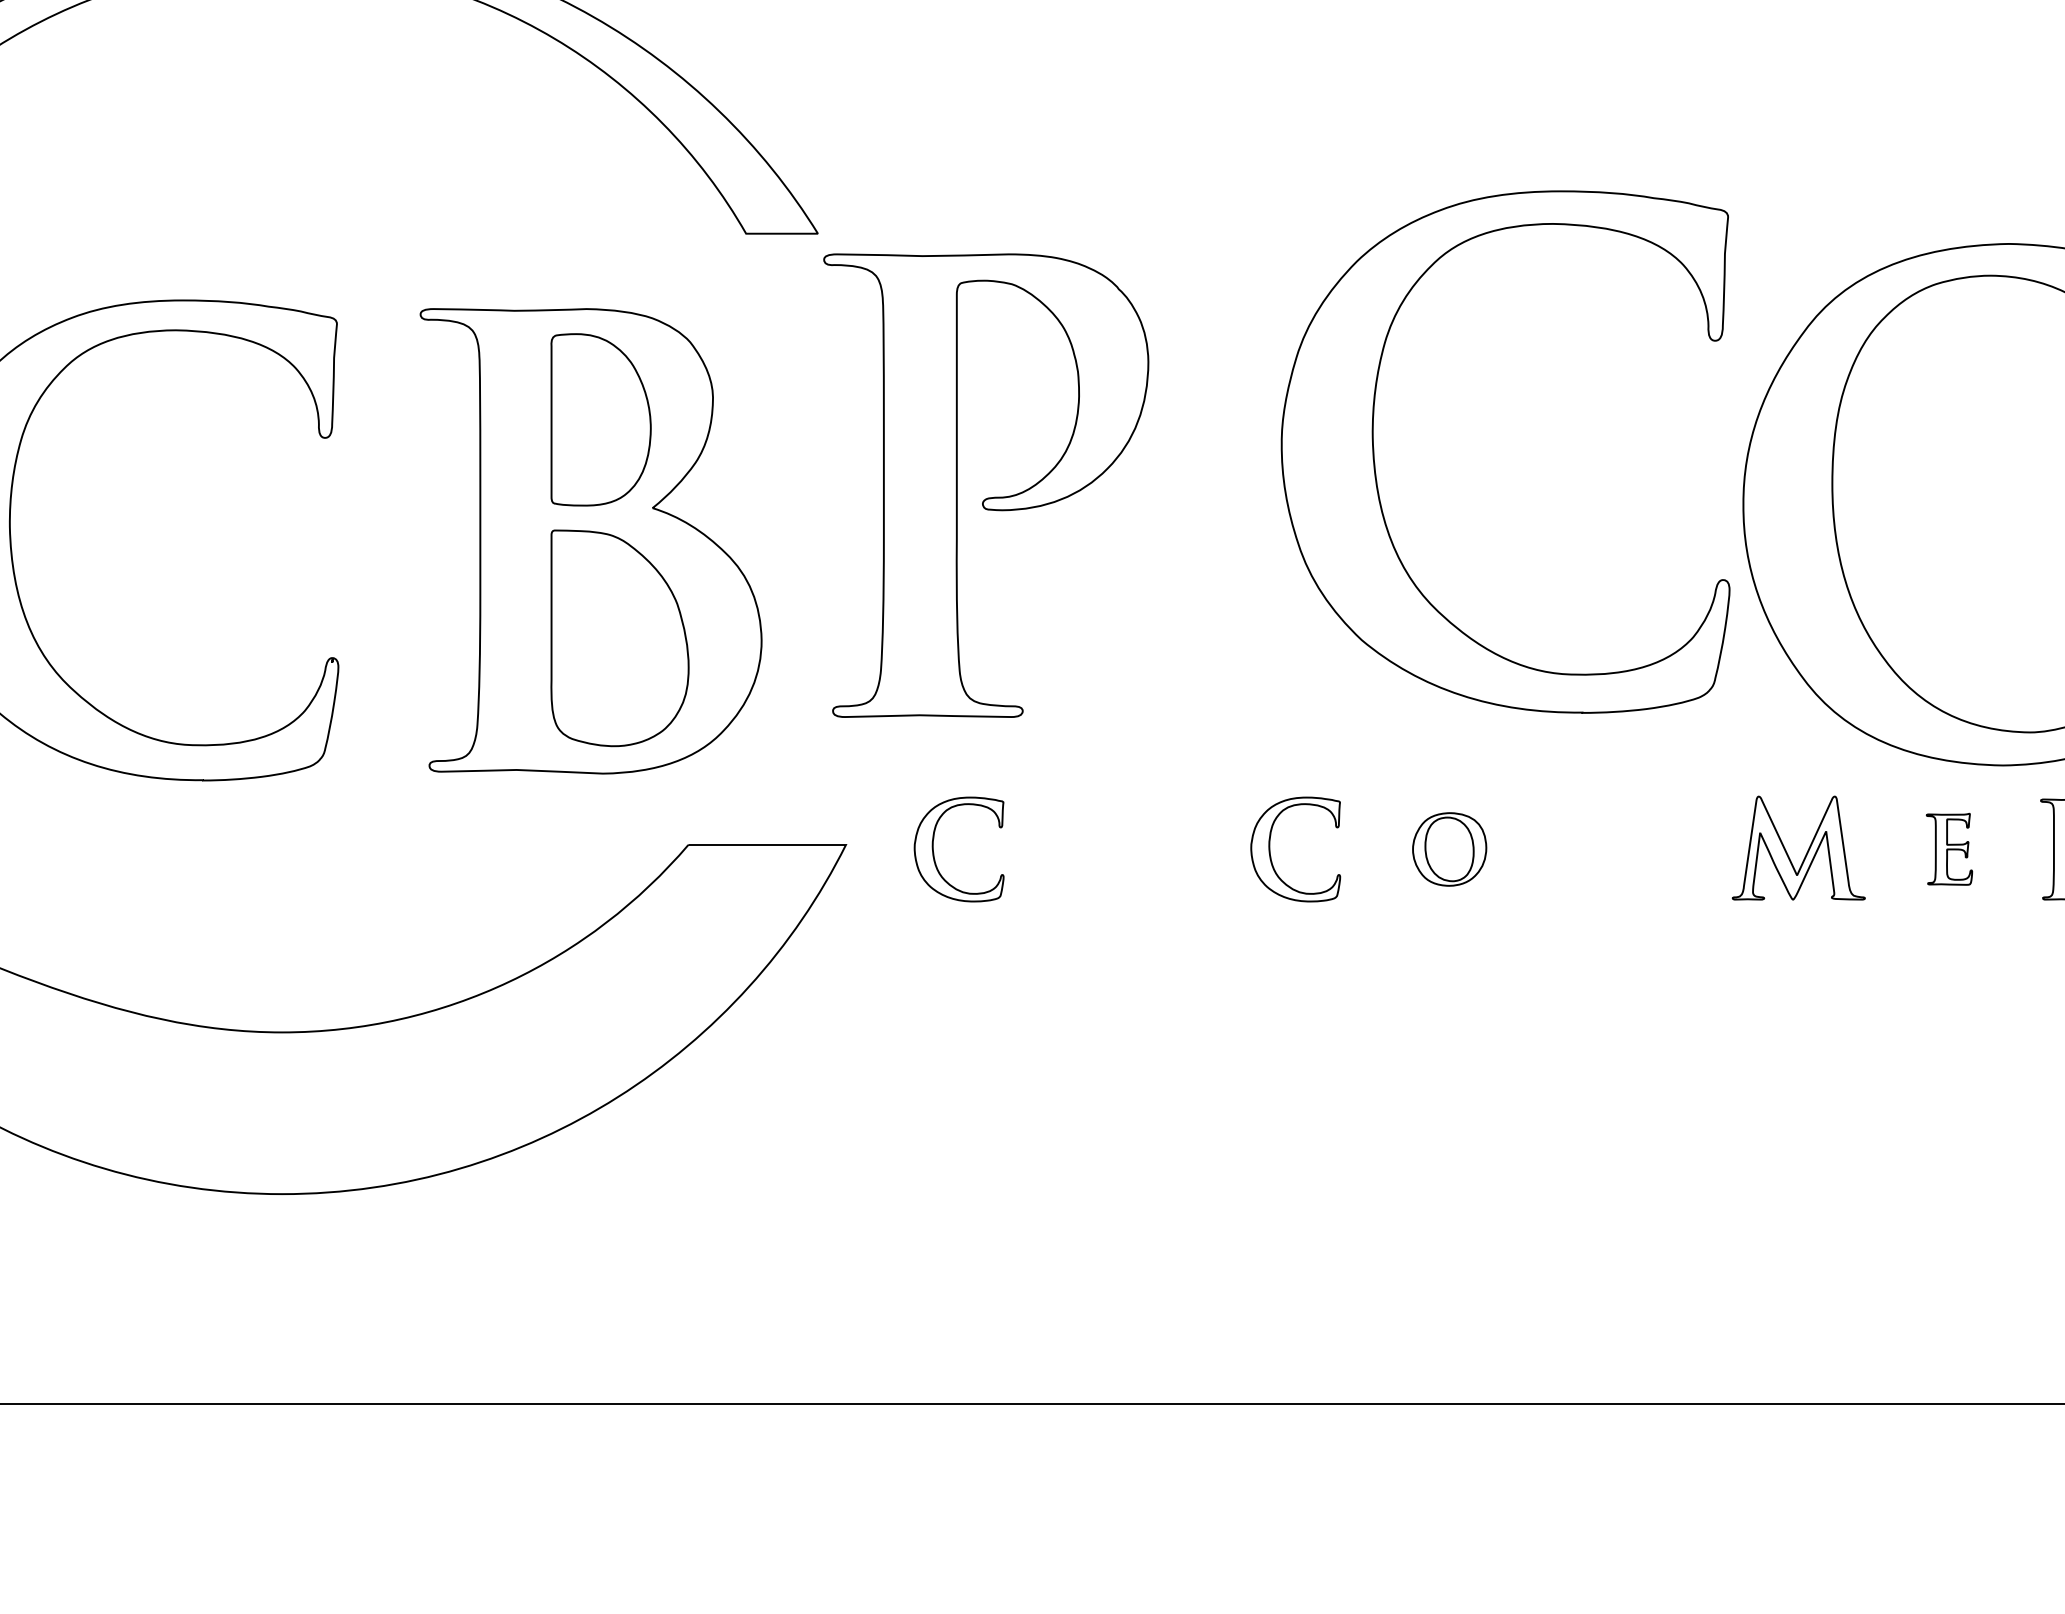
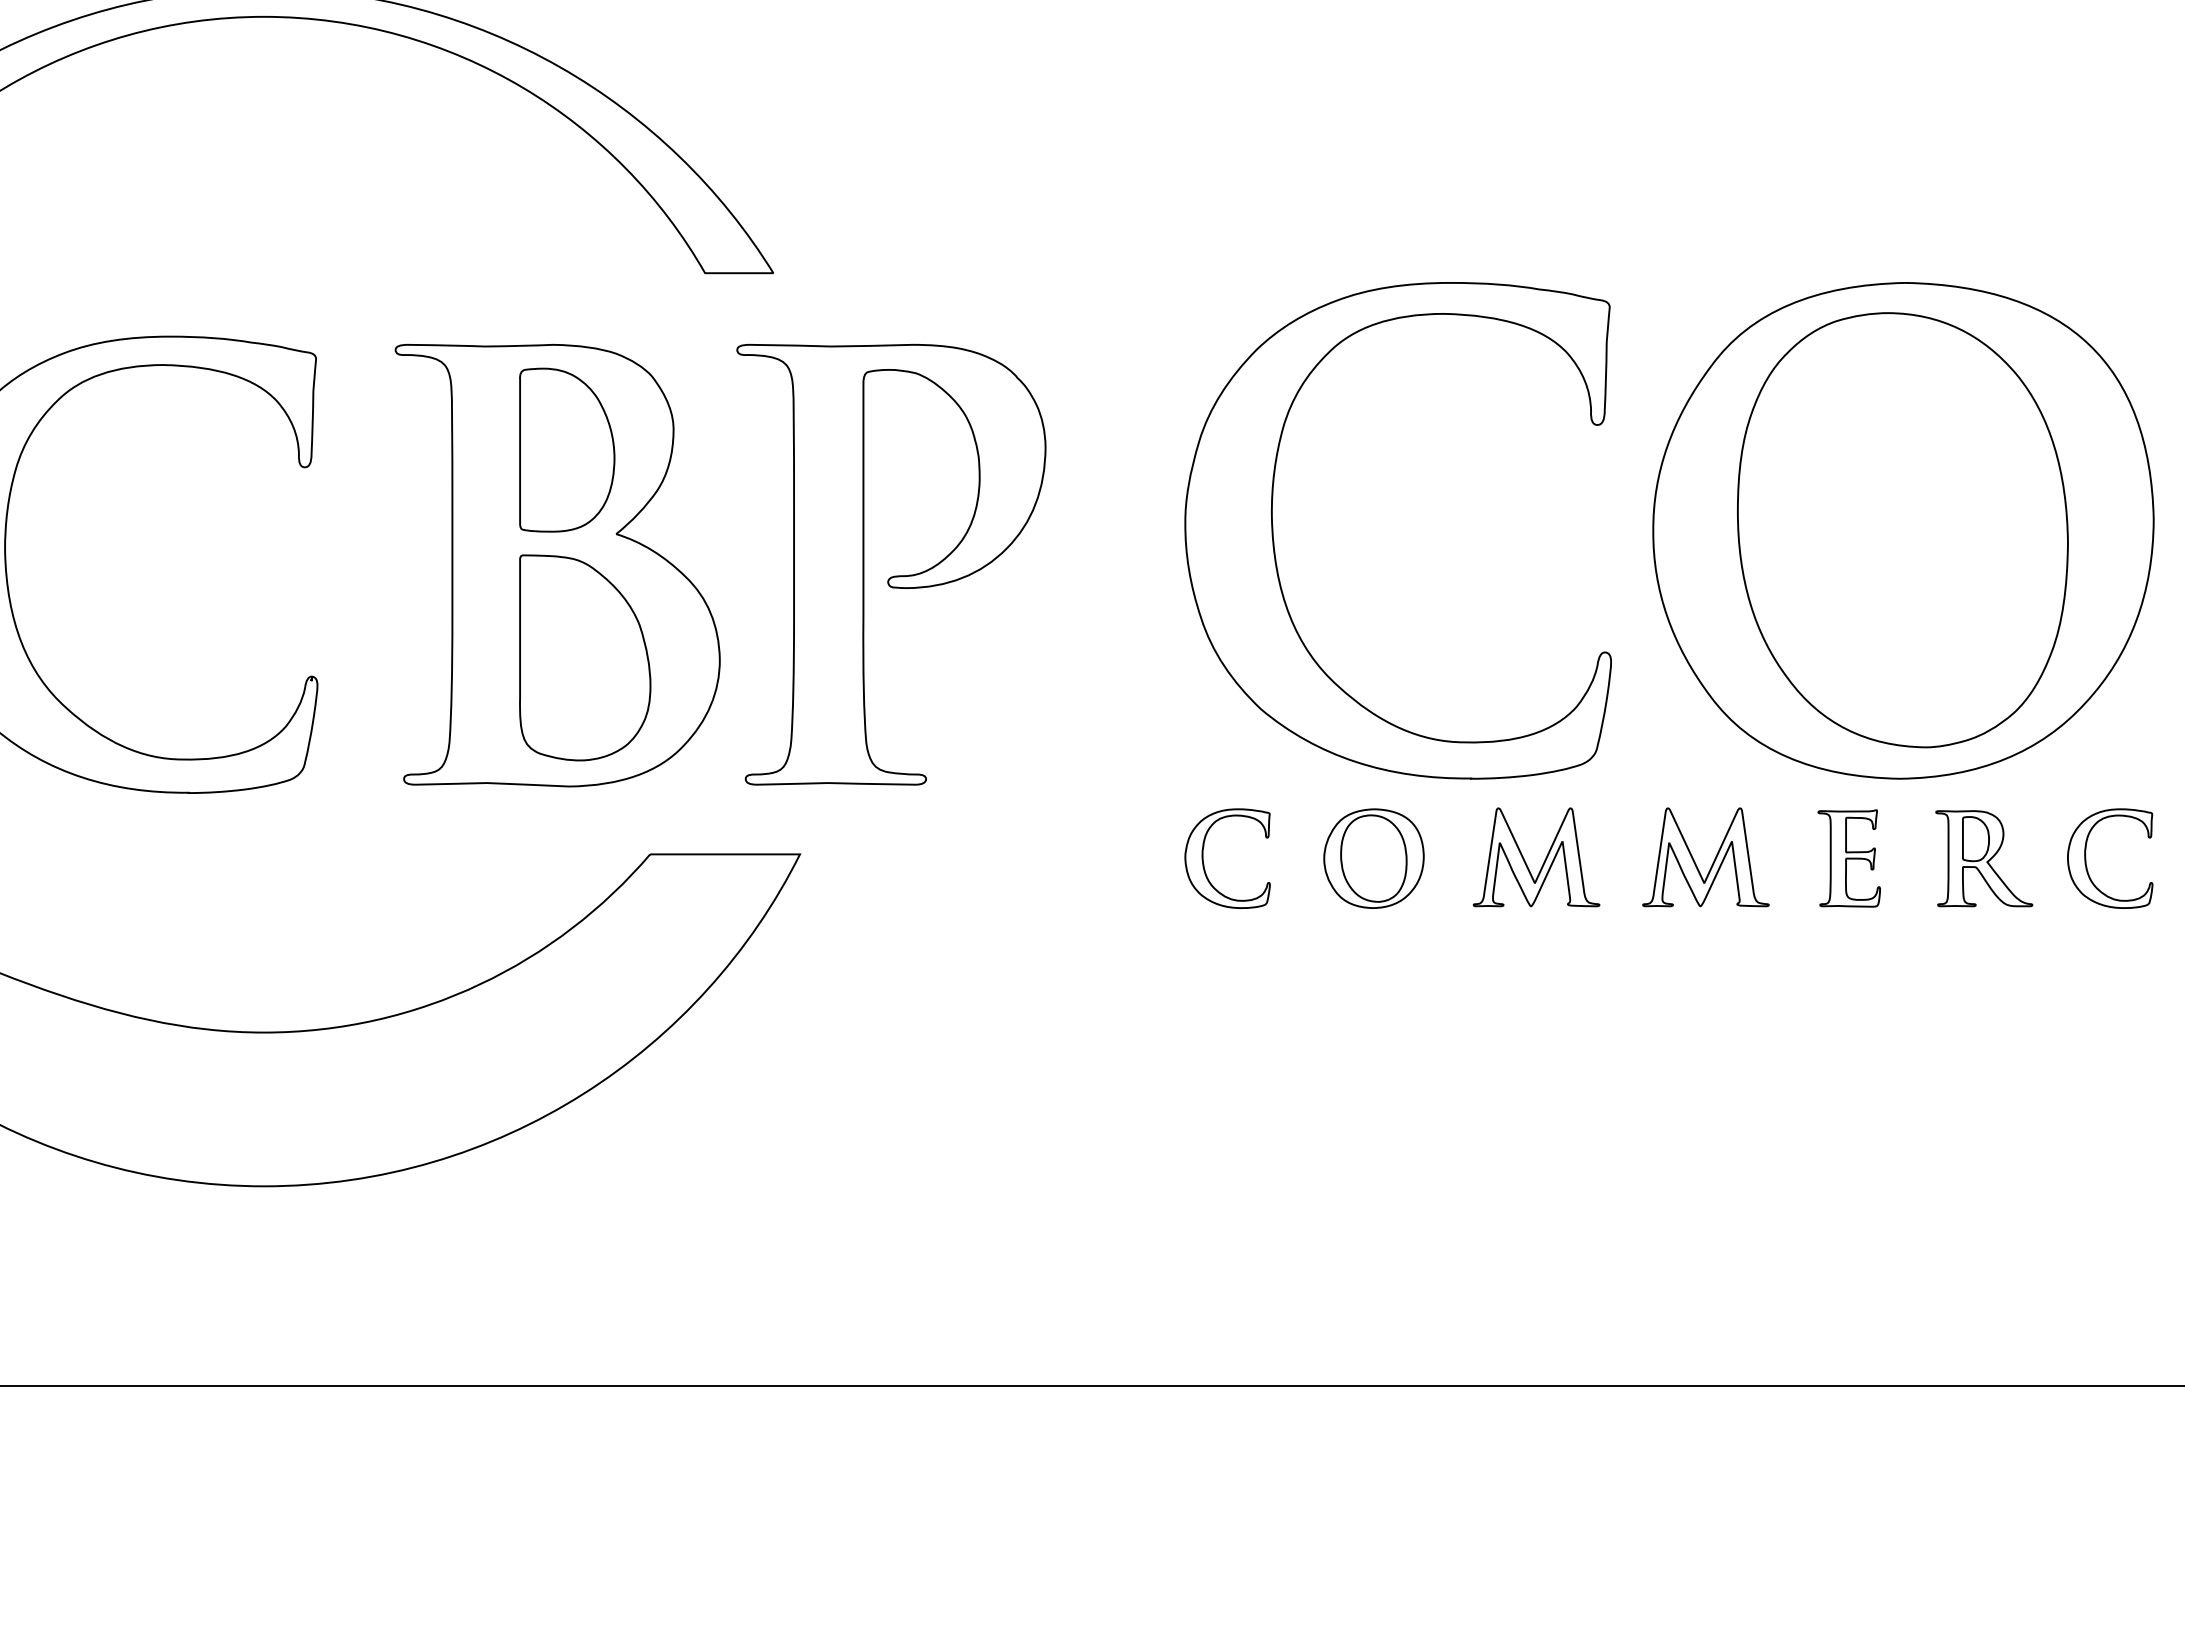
part: (1375, 462) -> (1274, 540), moved
part: (989, 496) -> (894, 575), moved
part: (1449, 849) -> (1373, 858), size x1.43
part: (1948, 849) -> (1848, 858), size x1.43
part: (1628, 850) -> (1544, 859), added
part: (934, 855) -> (884, 864), removed

